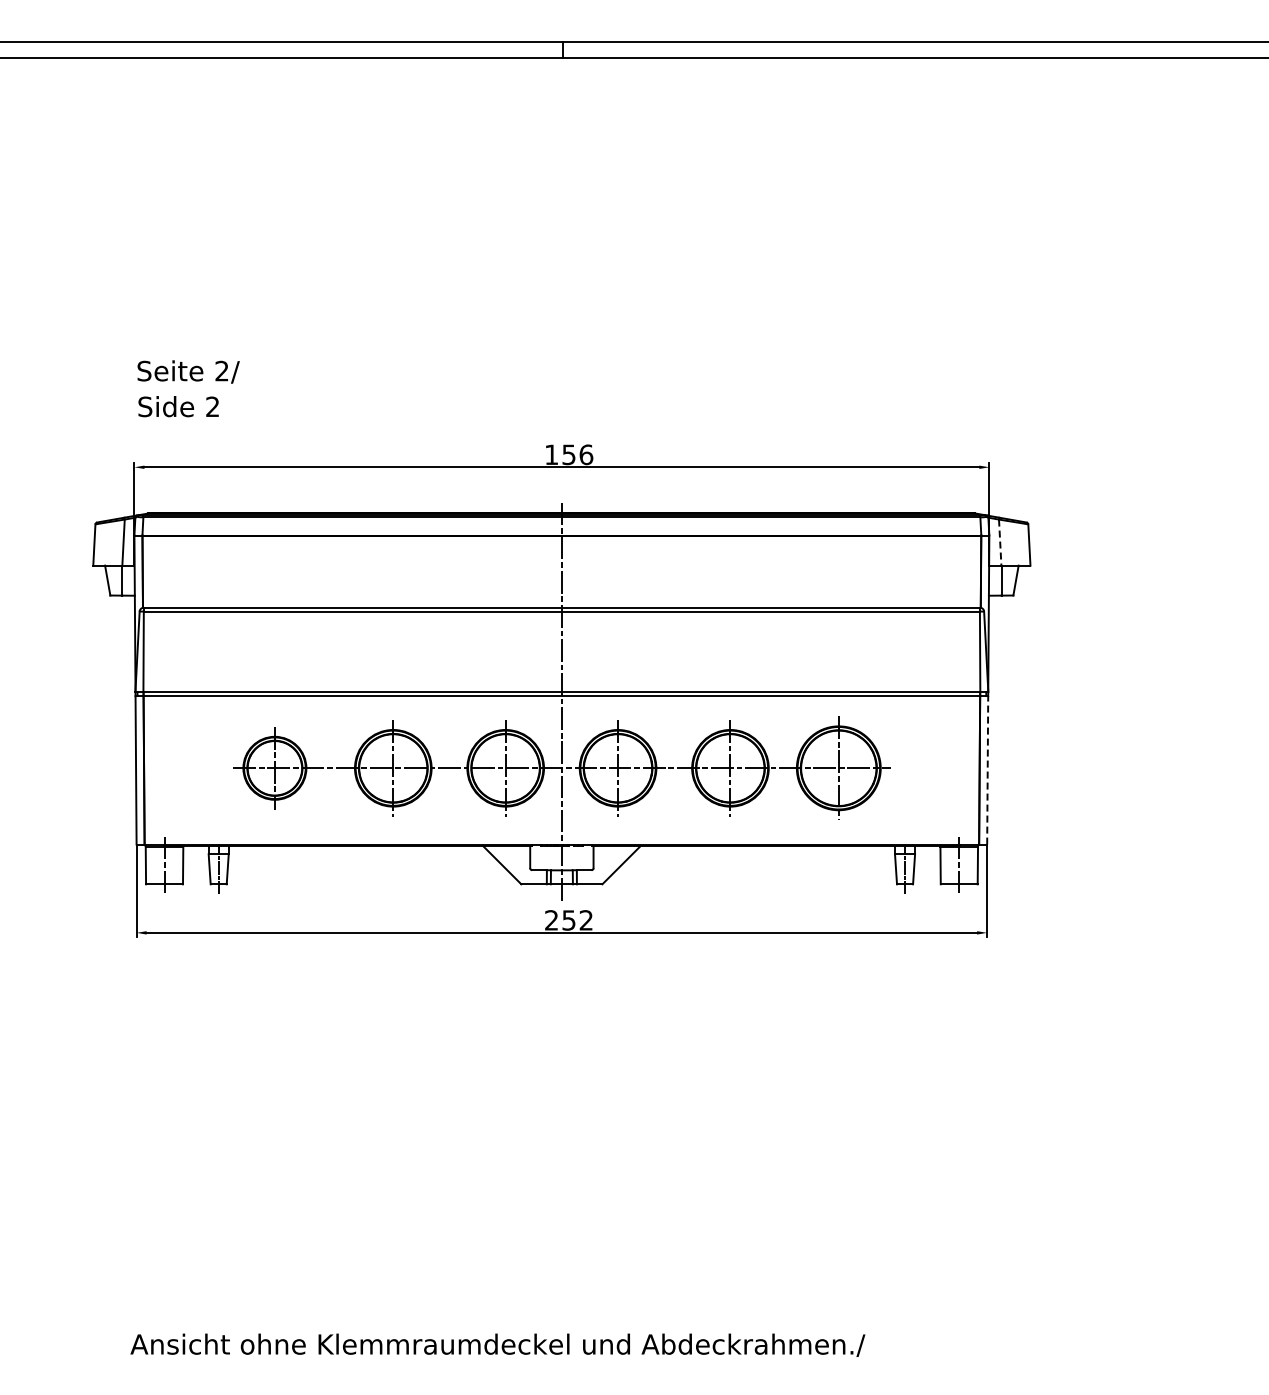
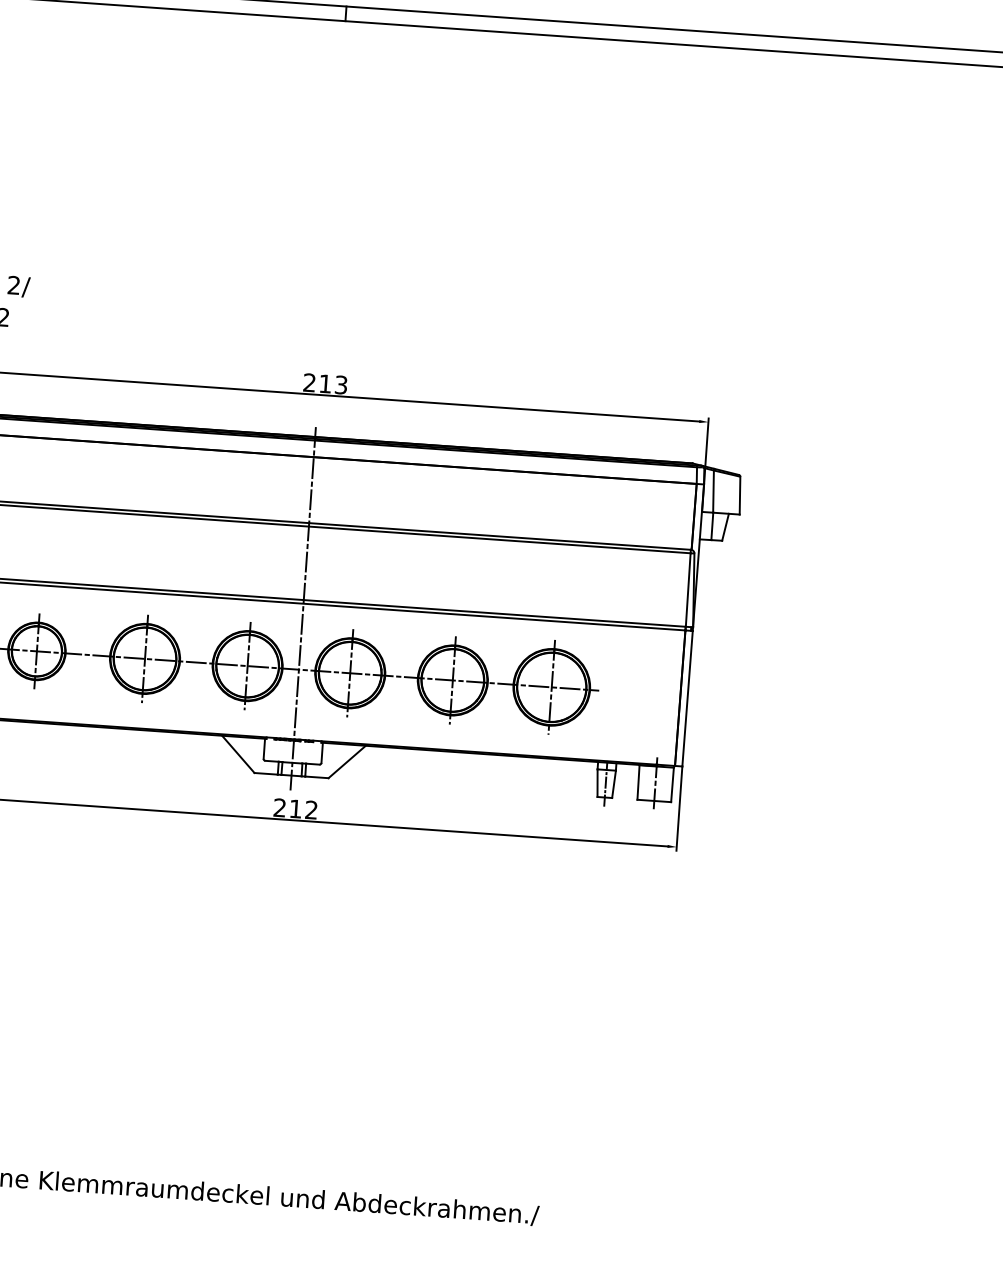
text: (569, 454) -> (325, 383), 156 -> 213
line: (1000, 543) -> (713, 492), dashed -> solid
line: (987, 769) -> (687, 697), dashed -> solid
text: (568, 920) -> (295, 809), 252 -> 212

